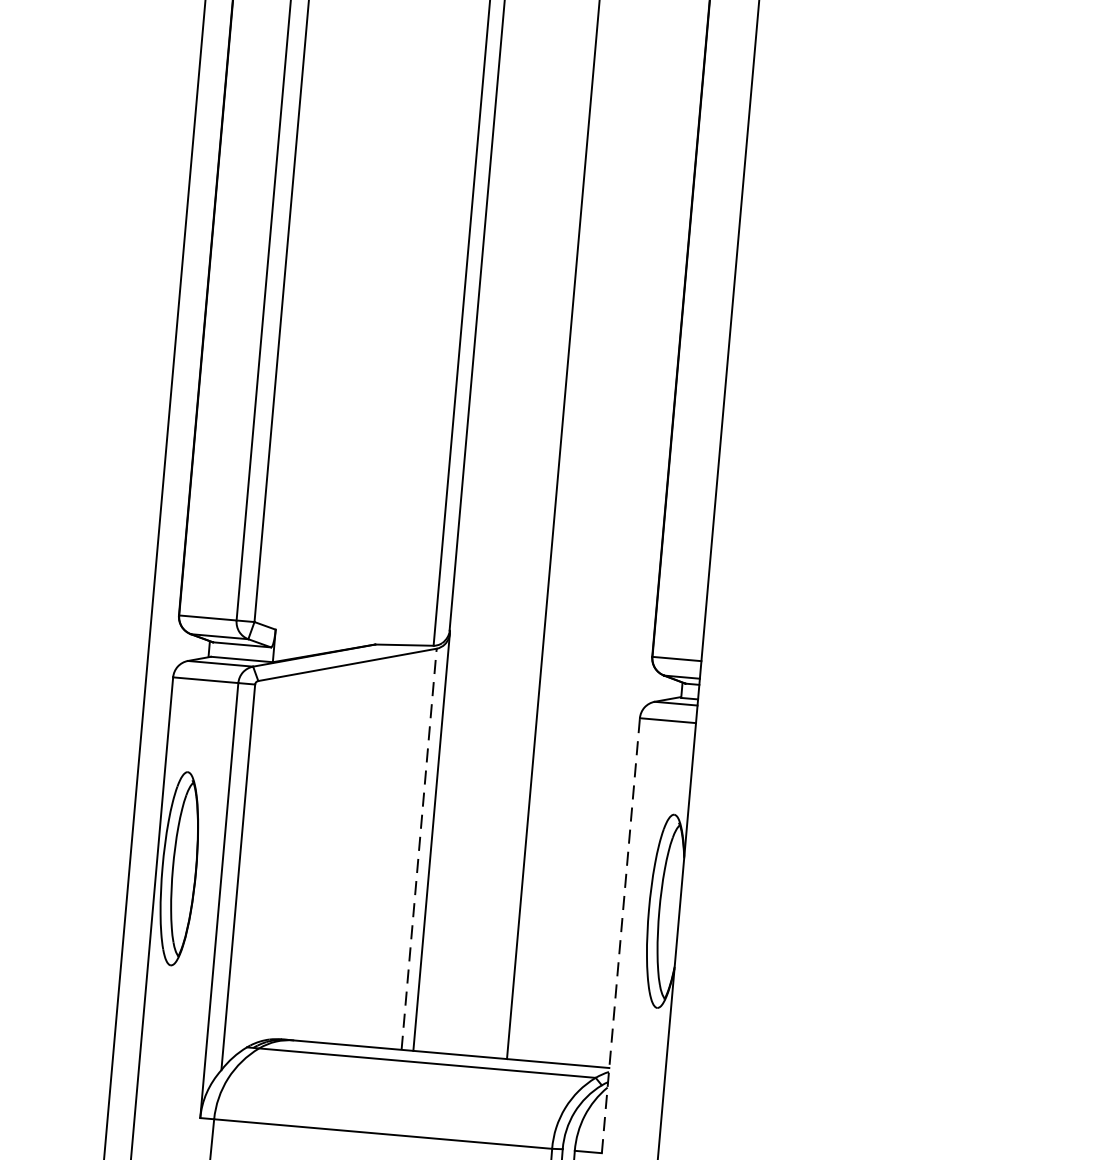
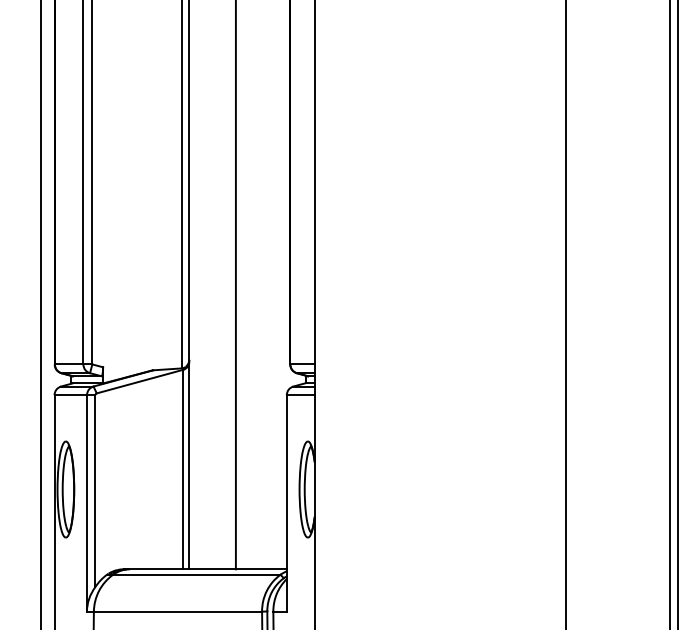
line: (419, 849) -> (183, 469), dashed -> solid
line: (620, 935) -> (286, 503), dashed -> solid

